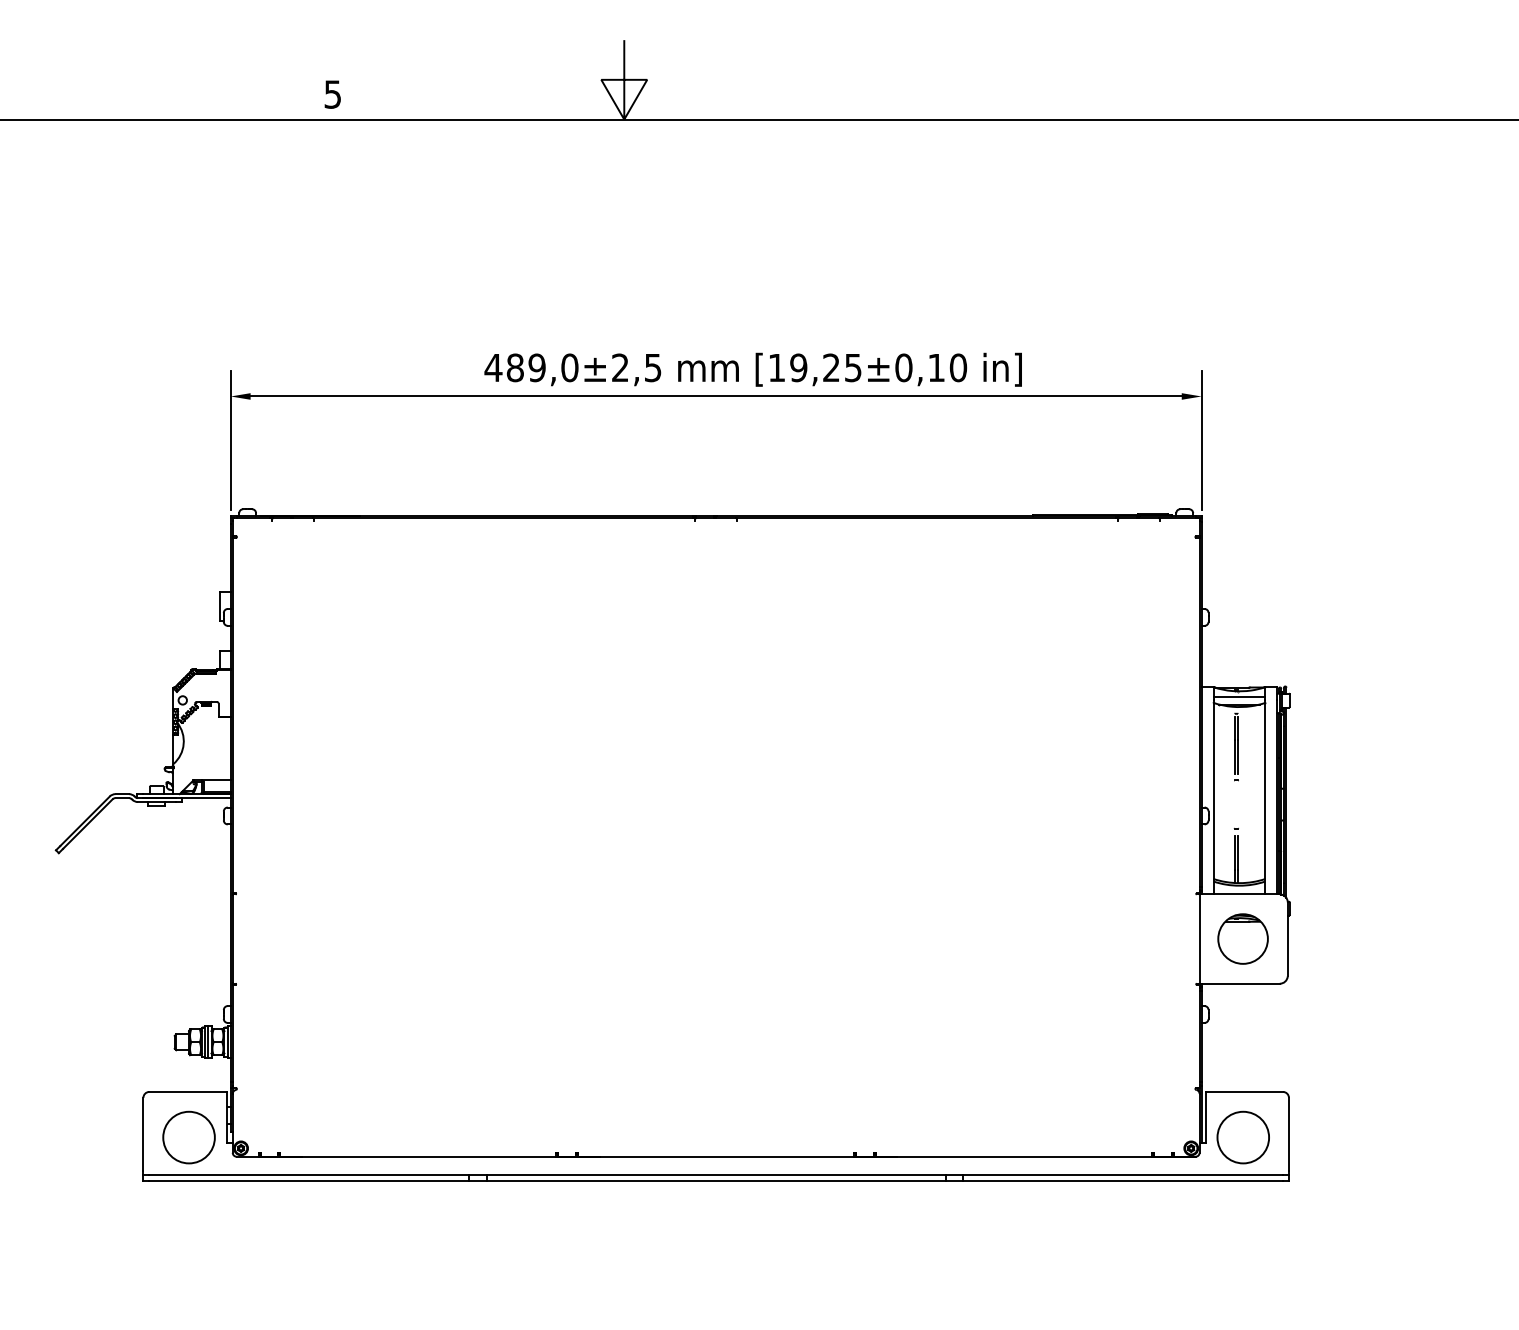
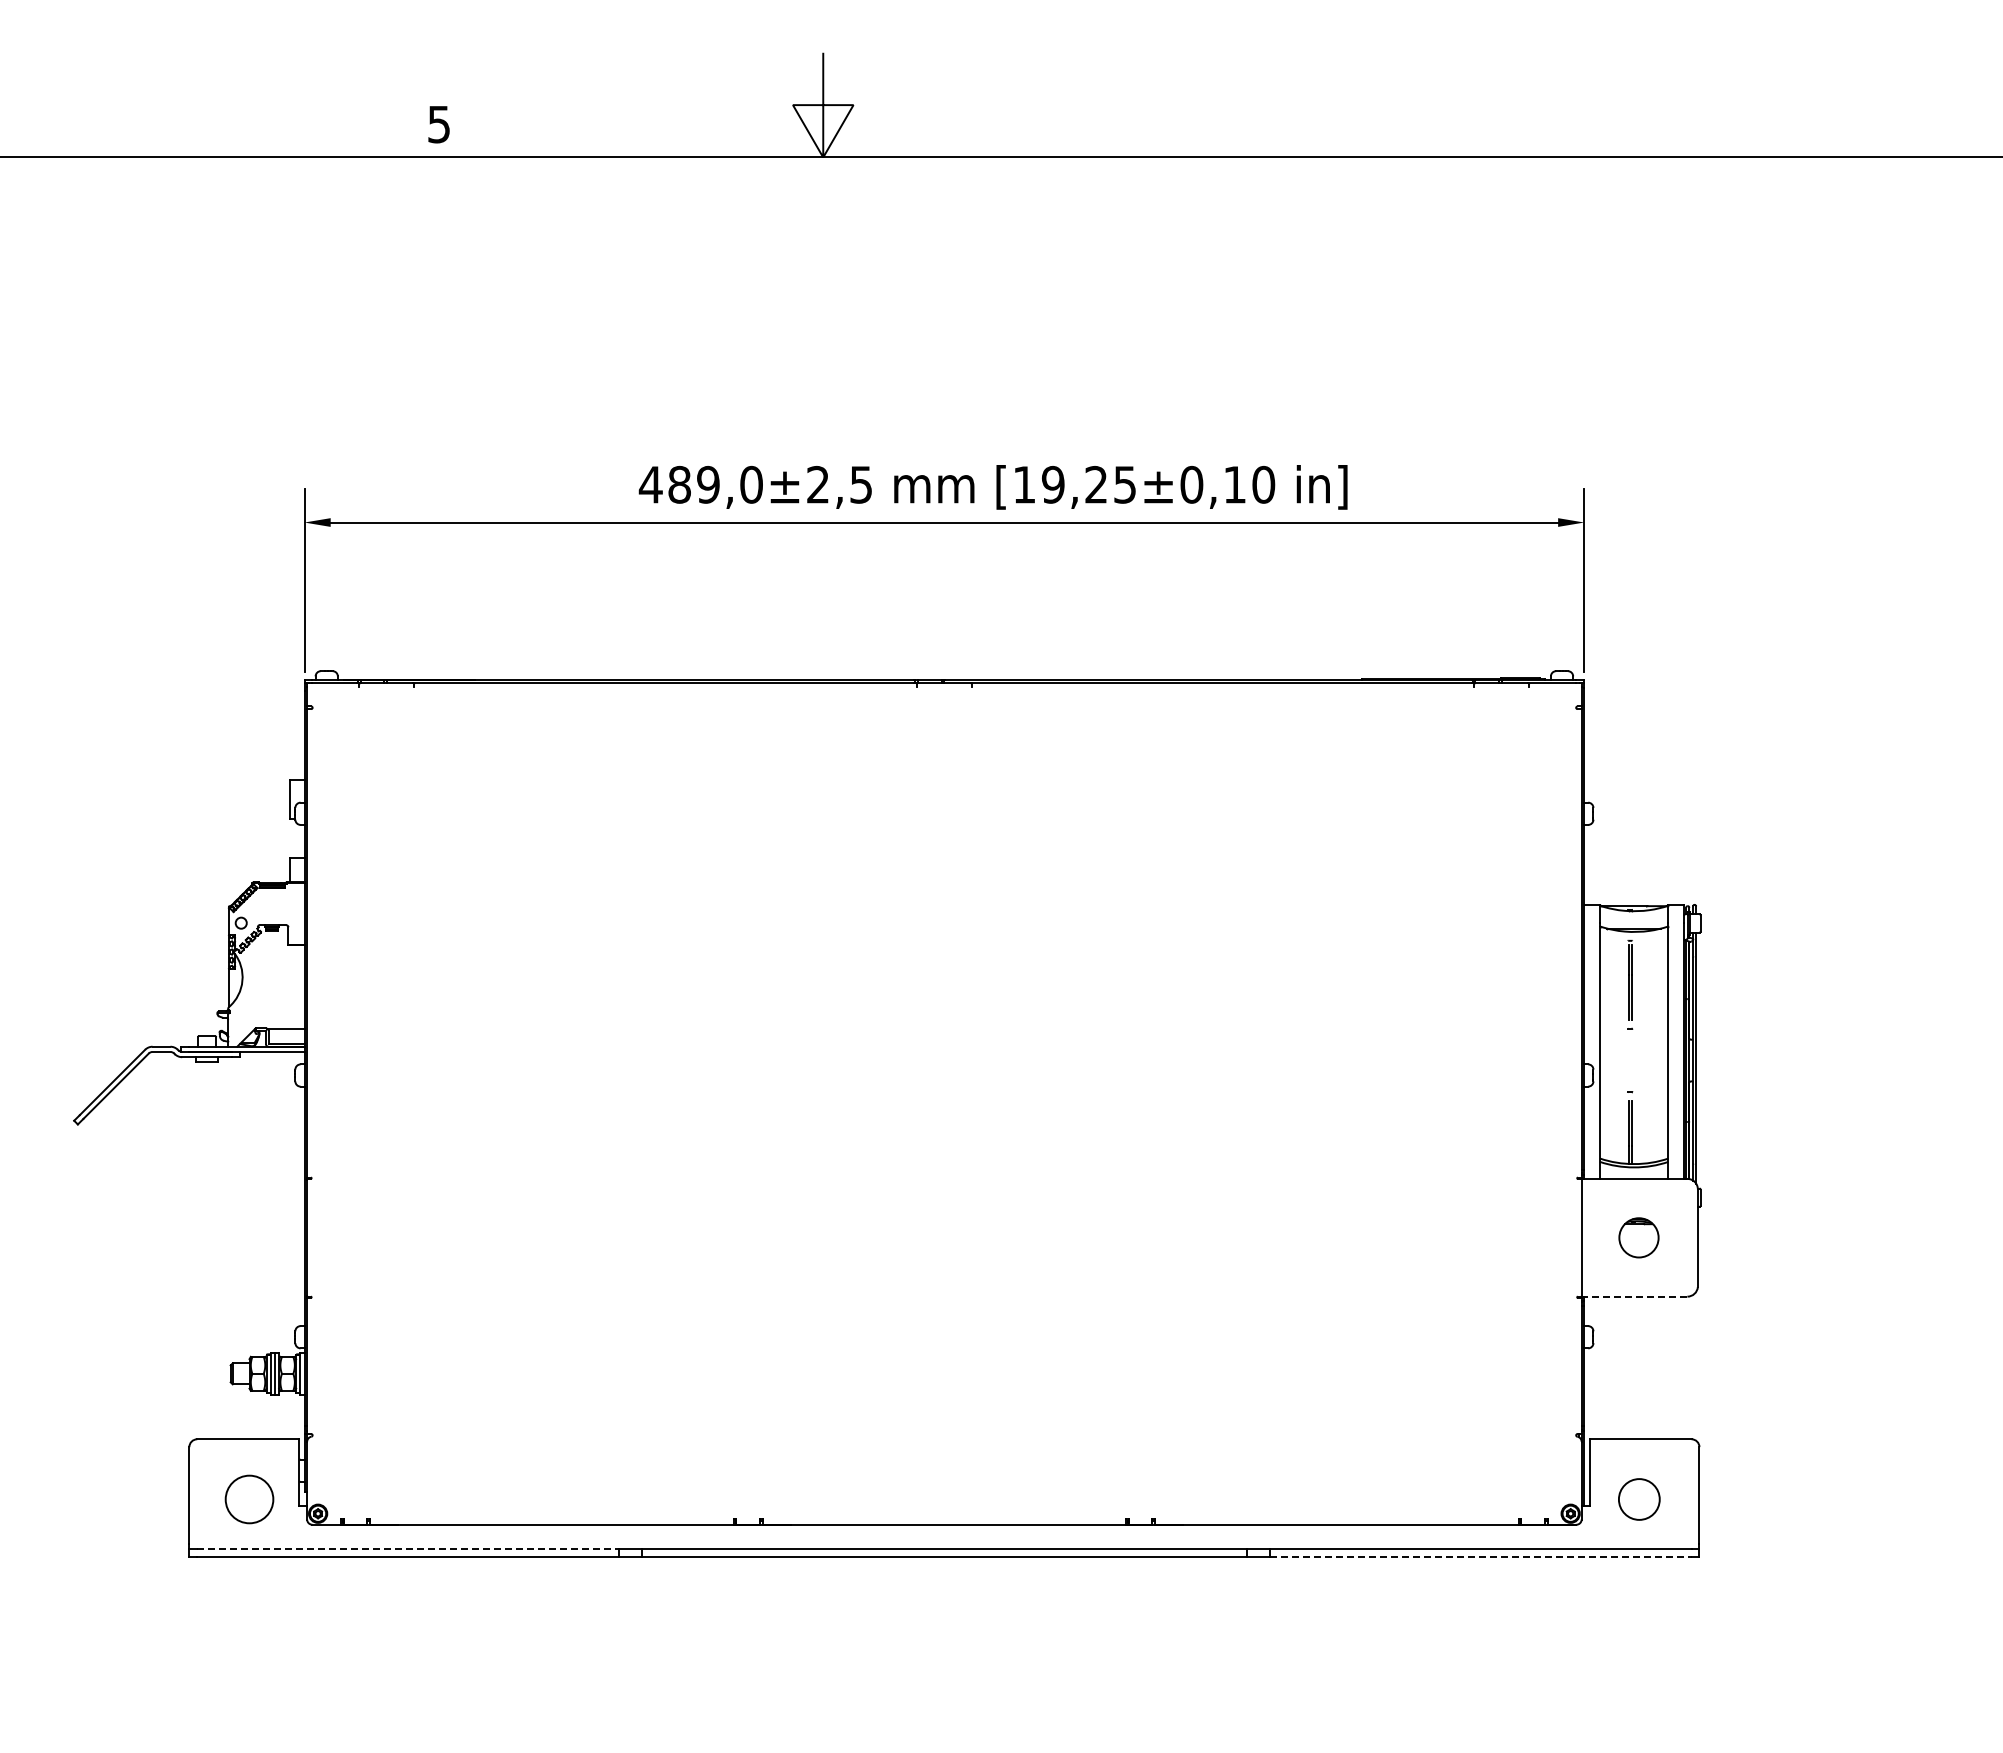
line: (1238, 696) -> (1633, 918), removed
part: (1242, 938) -> (1638, 1237), size x0.6
line: (1238, 983) -> (1633, 1296), solid -> dashed
circle: (189, 1137) -> (249, 1499), size x0.7
circle: (1243, 1137) -> (1639, 1499), size x0.6
line: (308, 1175) -> (407, 1549), solid -> dashed
line: (1122, 1181) -> (1480, 1557), solid -> dashed

